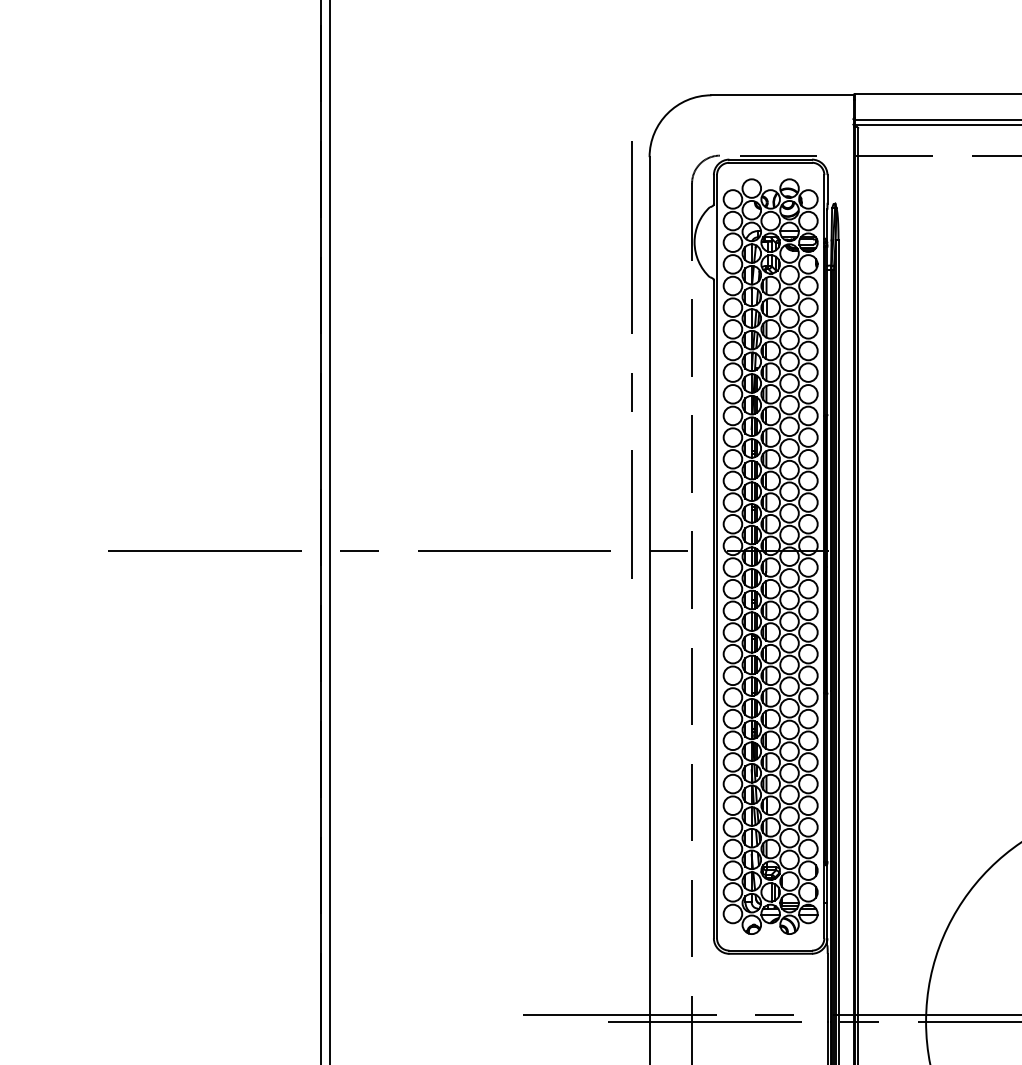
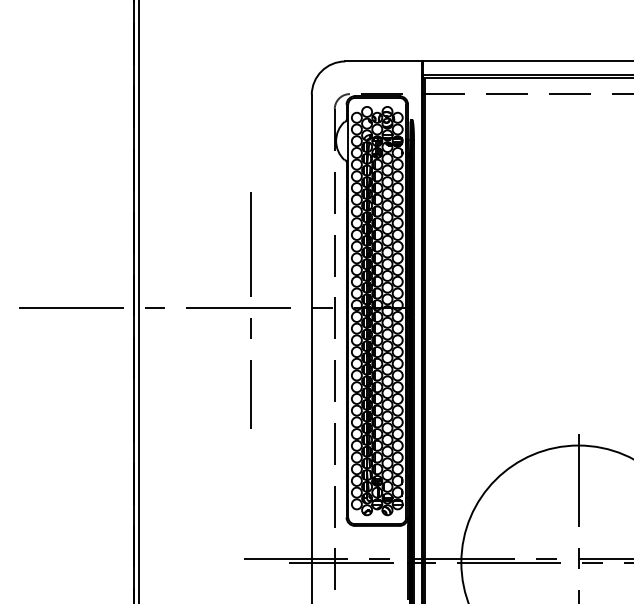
line: (630, 374) -> (250, 318), moved

